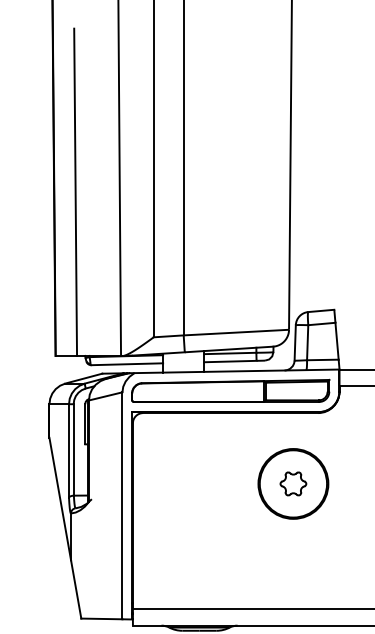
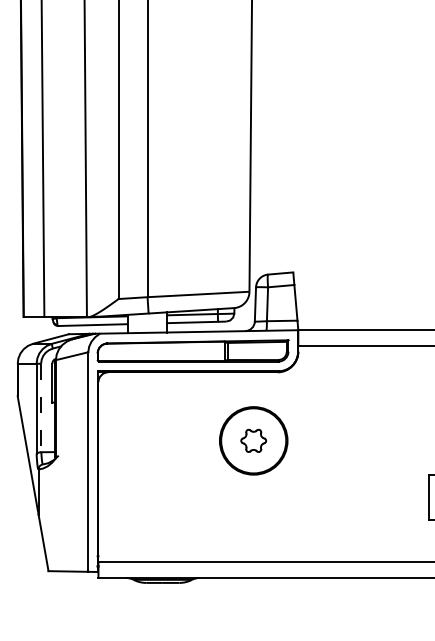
line: (74, 450) -> (41, 408), solid -> dashed

